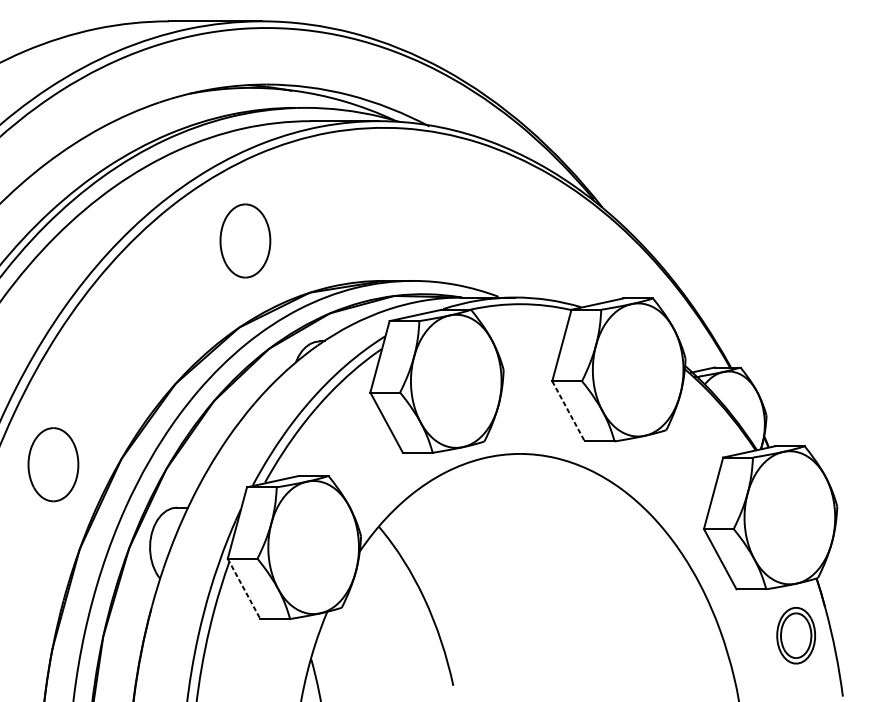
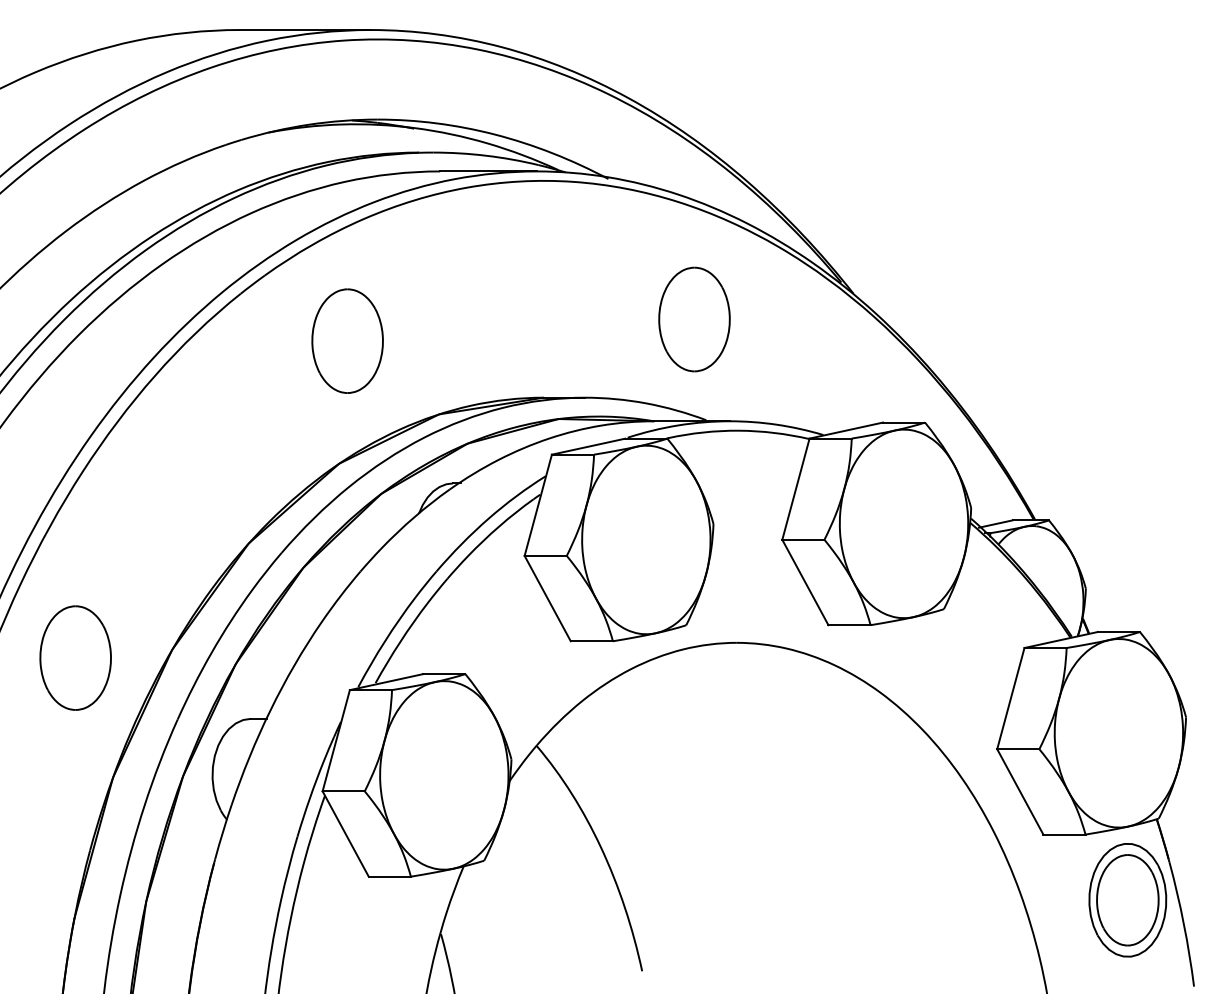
part: (490, 225) -> (694, 319), added
line: (568, 411) -> (805, 582), dashed -> solid
line: (243, 589) -> (345, 834), dashed -> solid
part: (795, 635) -> (1127, 900), size x1.43

